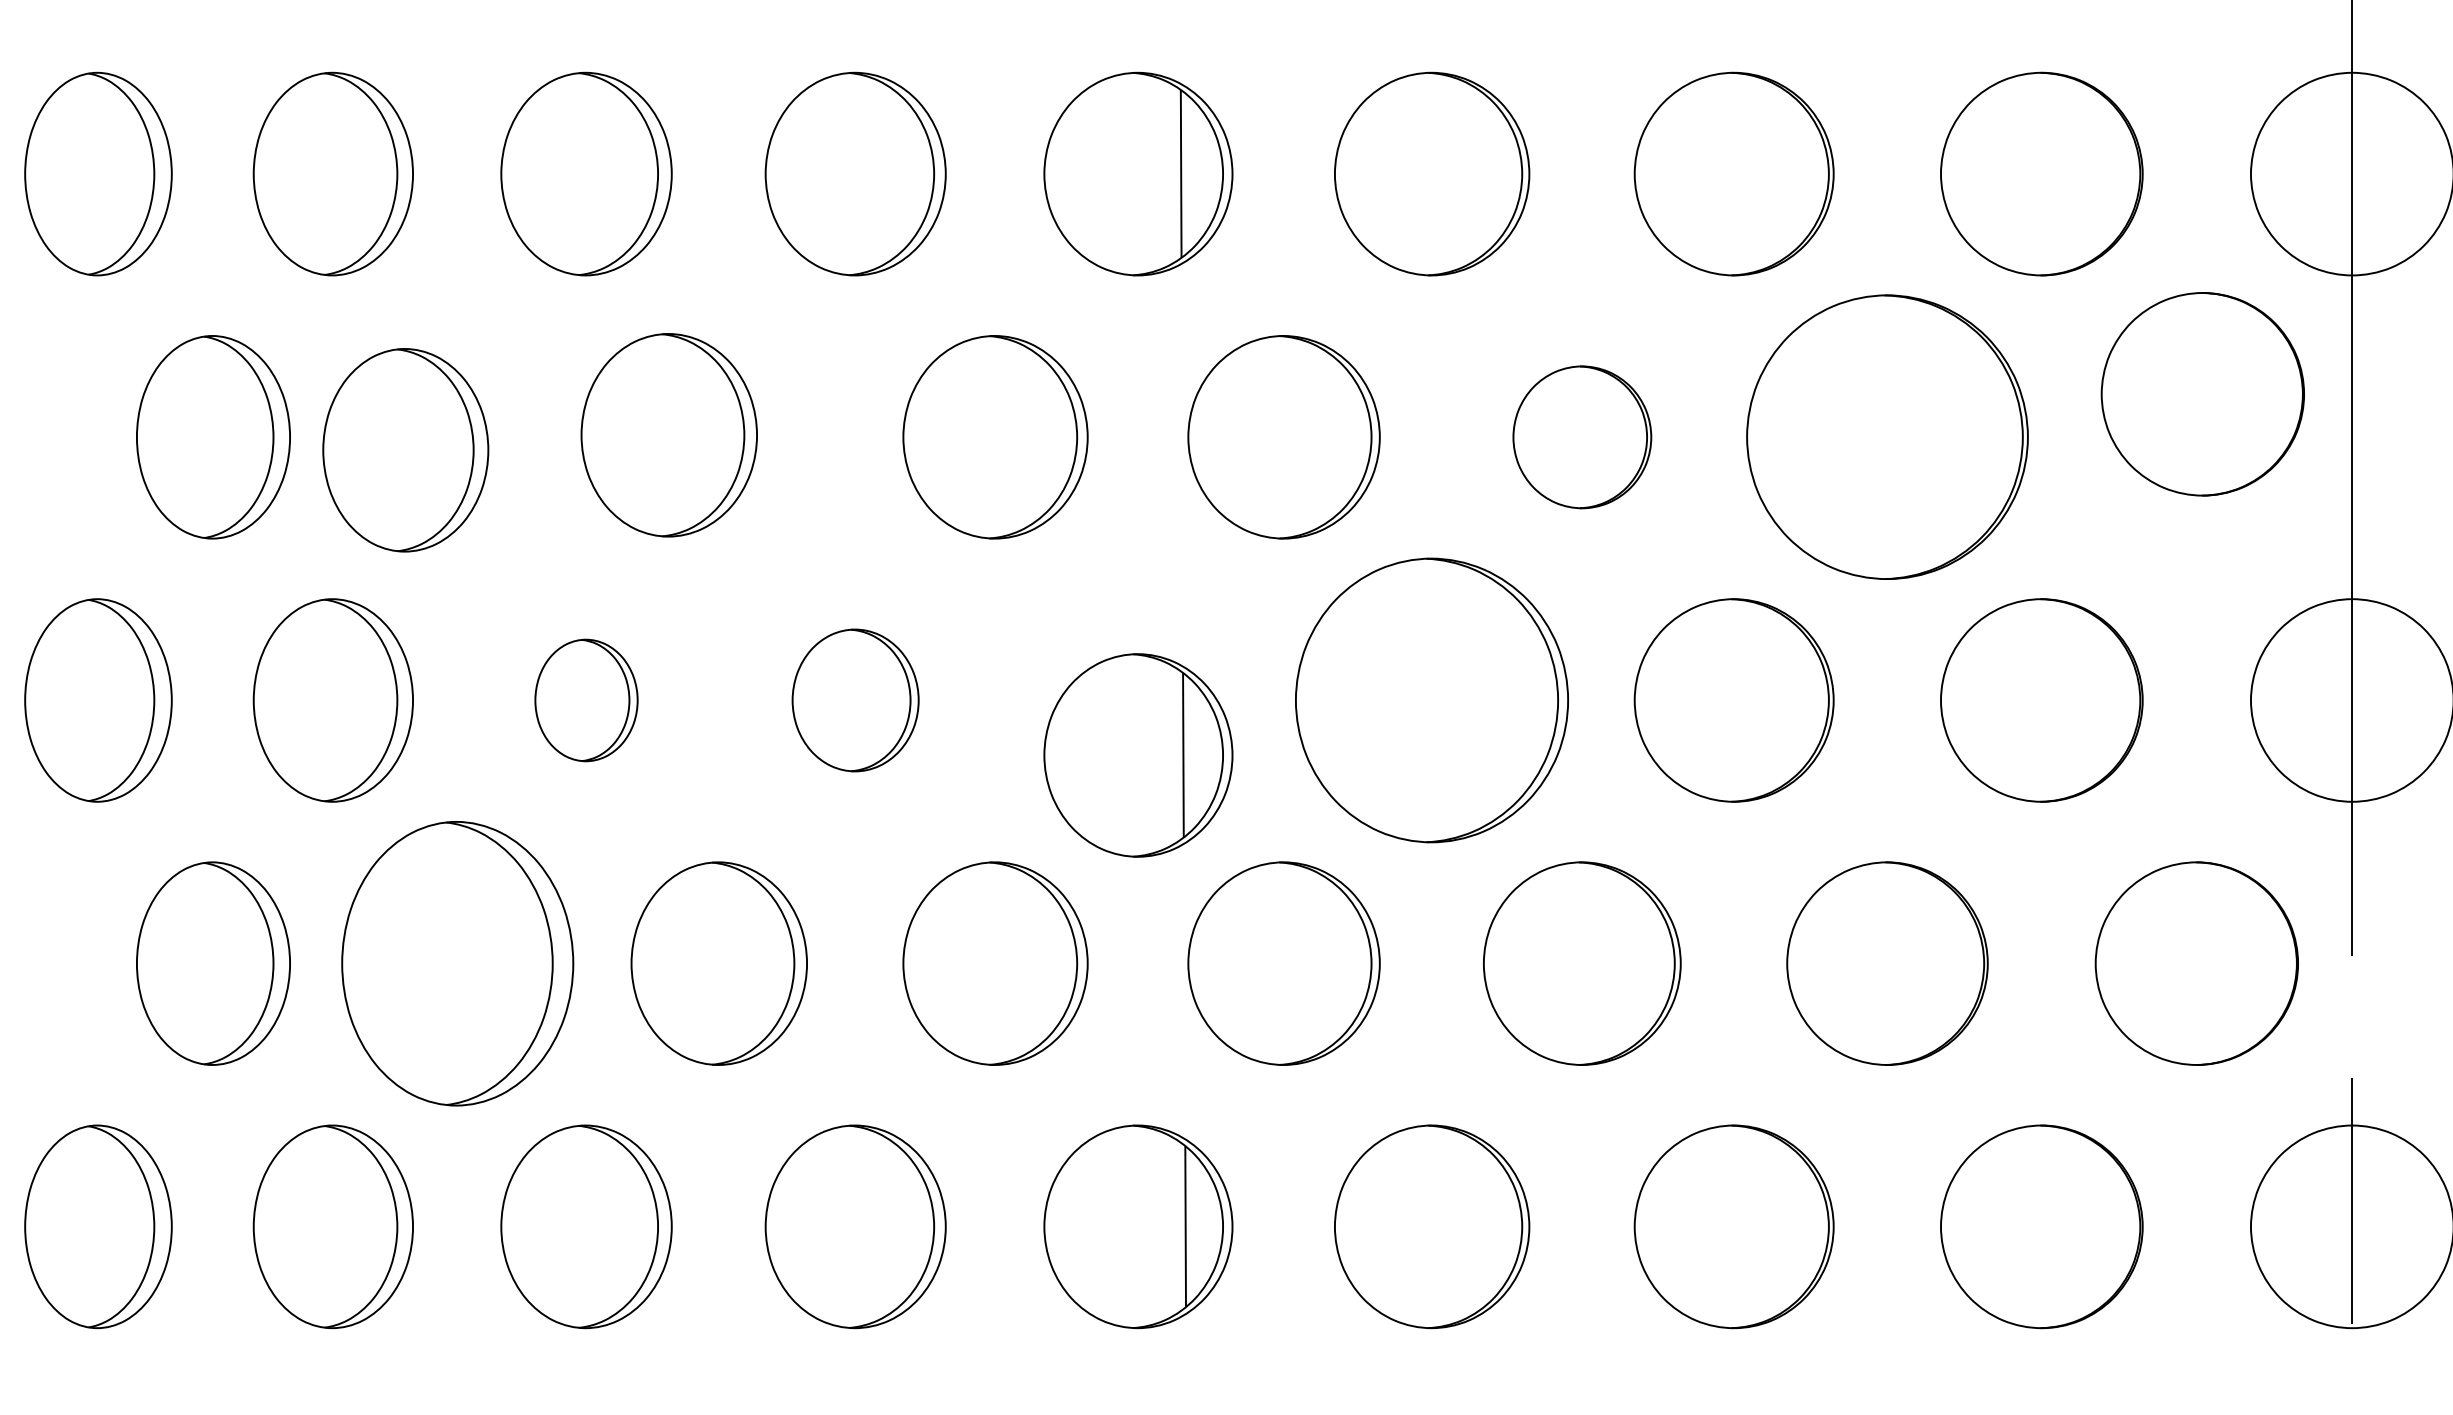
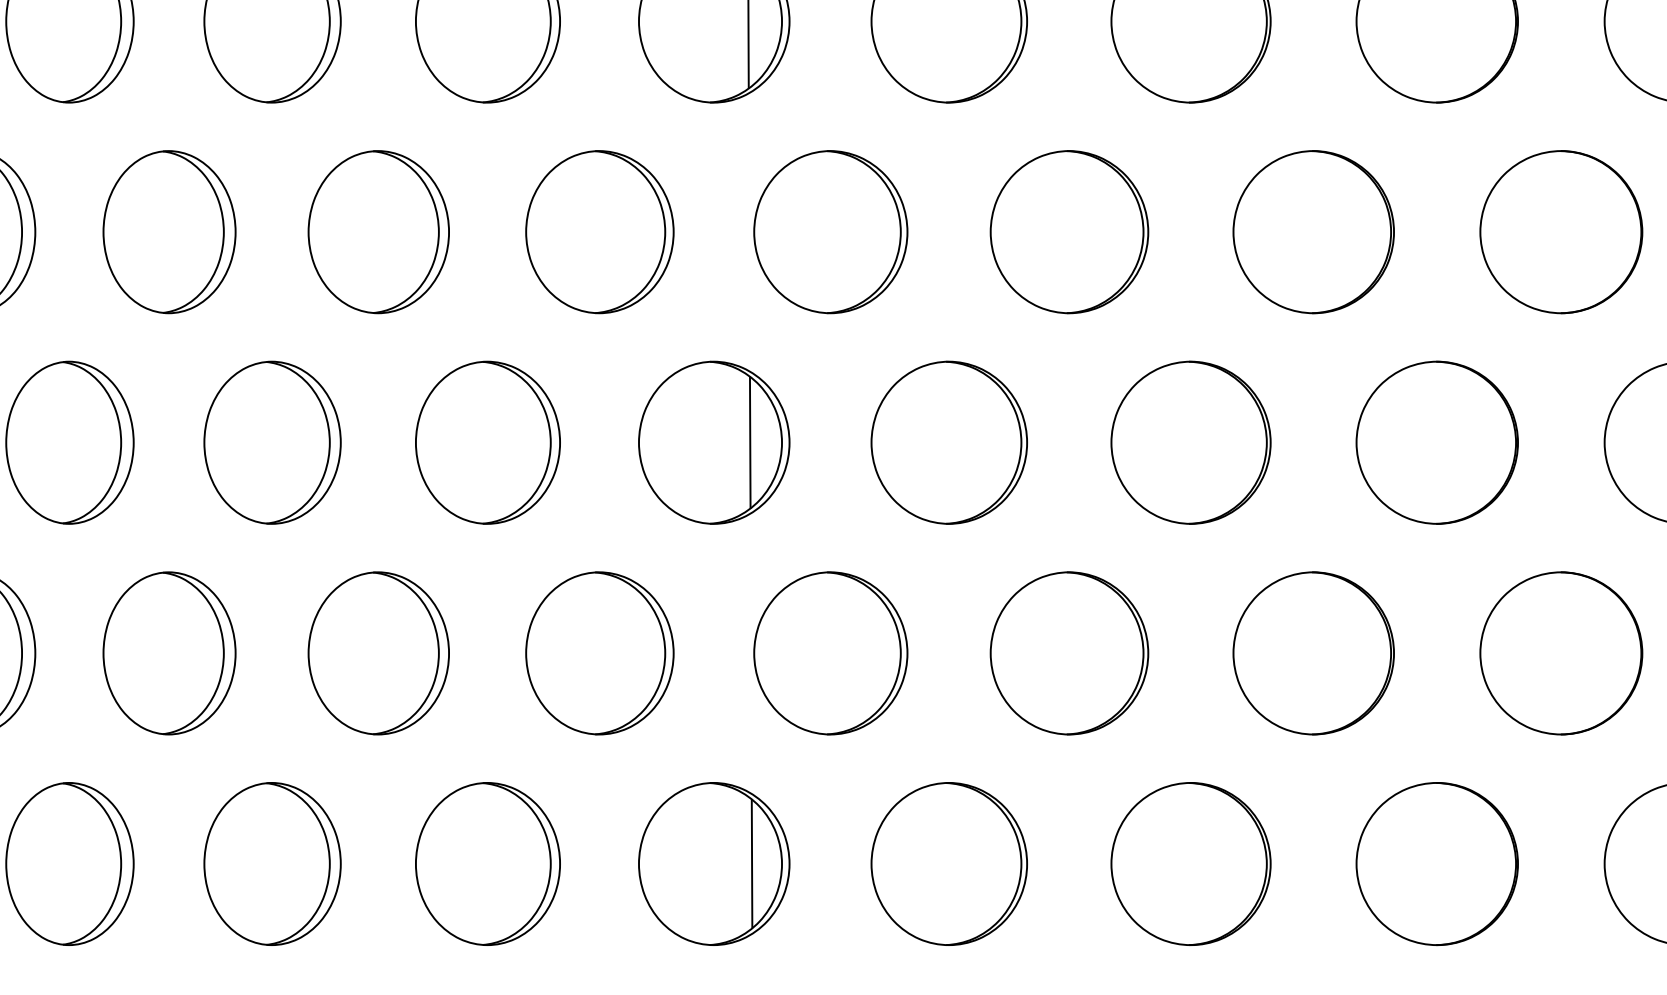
part: (2202, 394) -> (1561, 232), moved
part: (668, 435) -> (378, 232), moved
part: (1582, 437) -> (1069, 232), size x1.43
part: (1887, 437) -> (1313, 232), size x0.71
part: (405, 450) -> (169, 232), moved
part: (586, 700) -> (272, 442), size x1.67
part: (855, 700) -> (487, 442), size x1.43
part: (1432, 700) -> (949, 442), size x0.71
part: (1138, 755) -> (714, 442), moved
part: (457, 963) -> (169, 653), size x0.71

